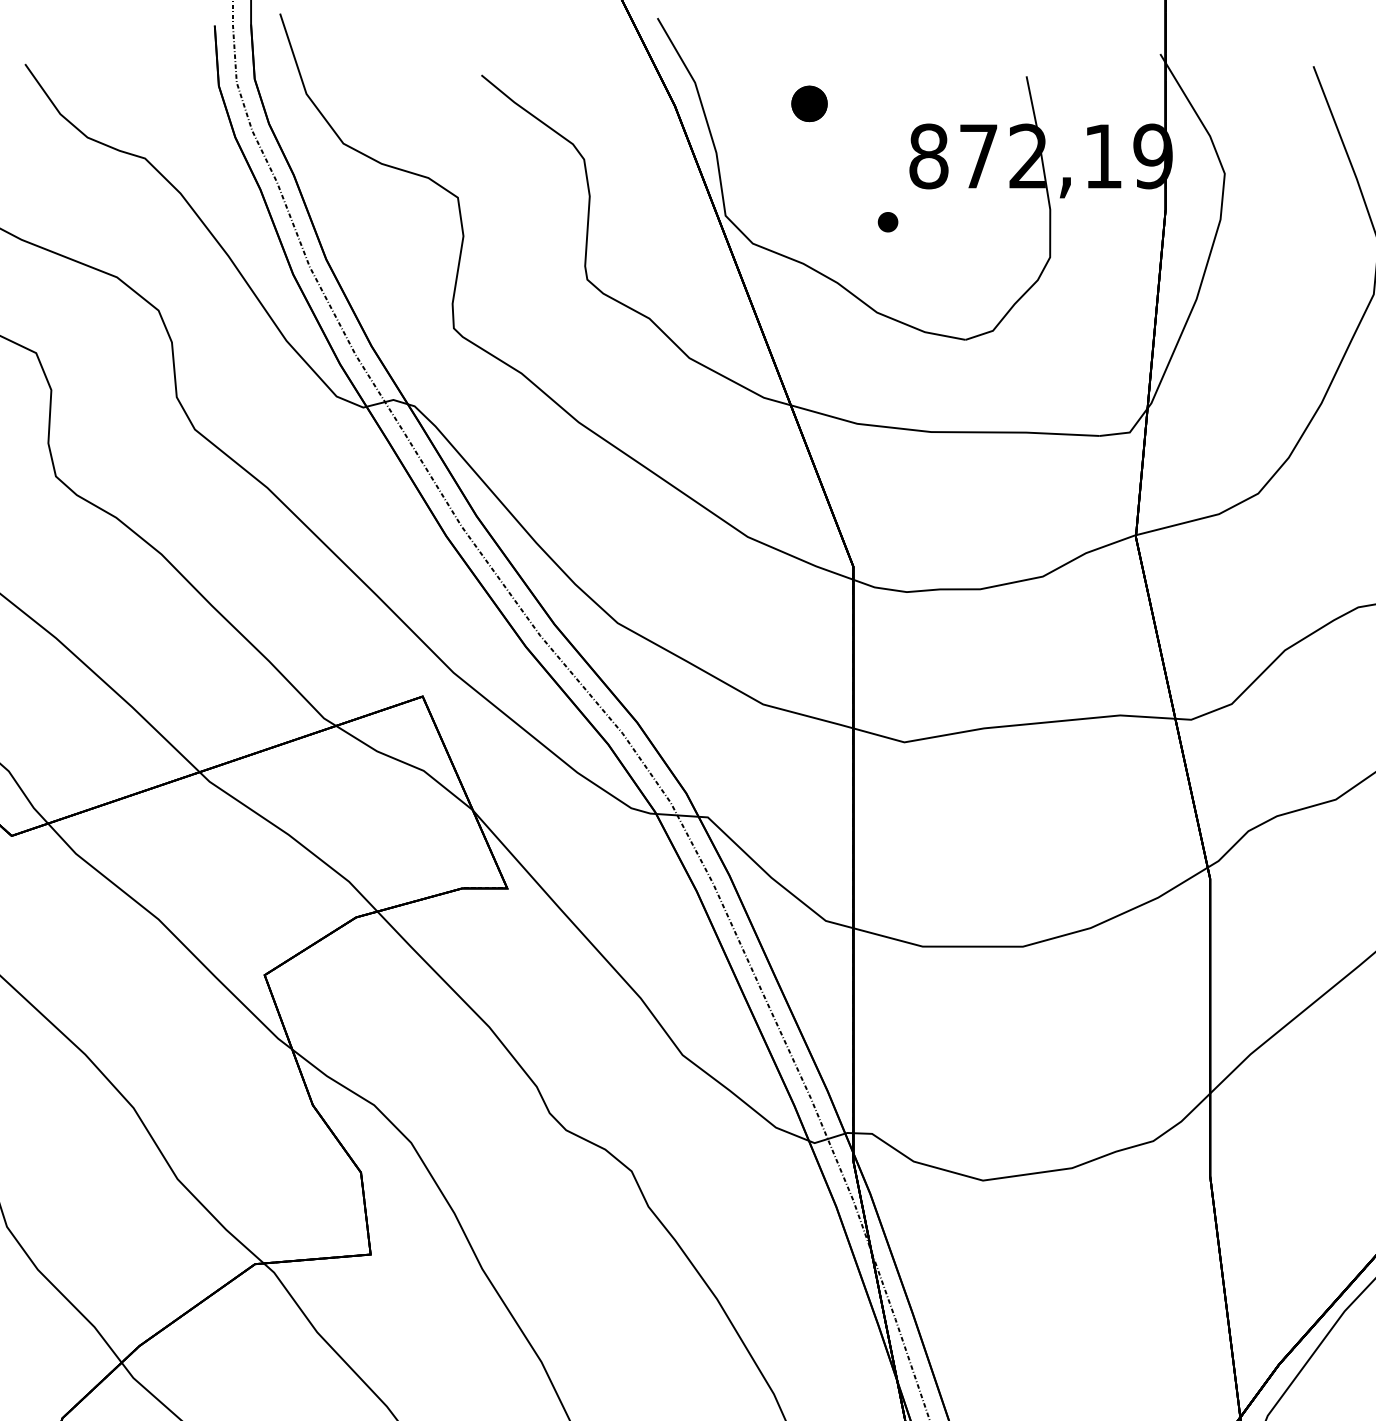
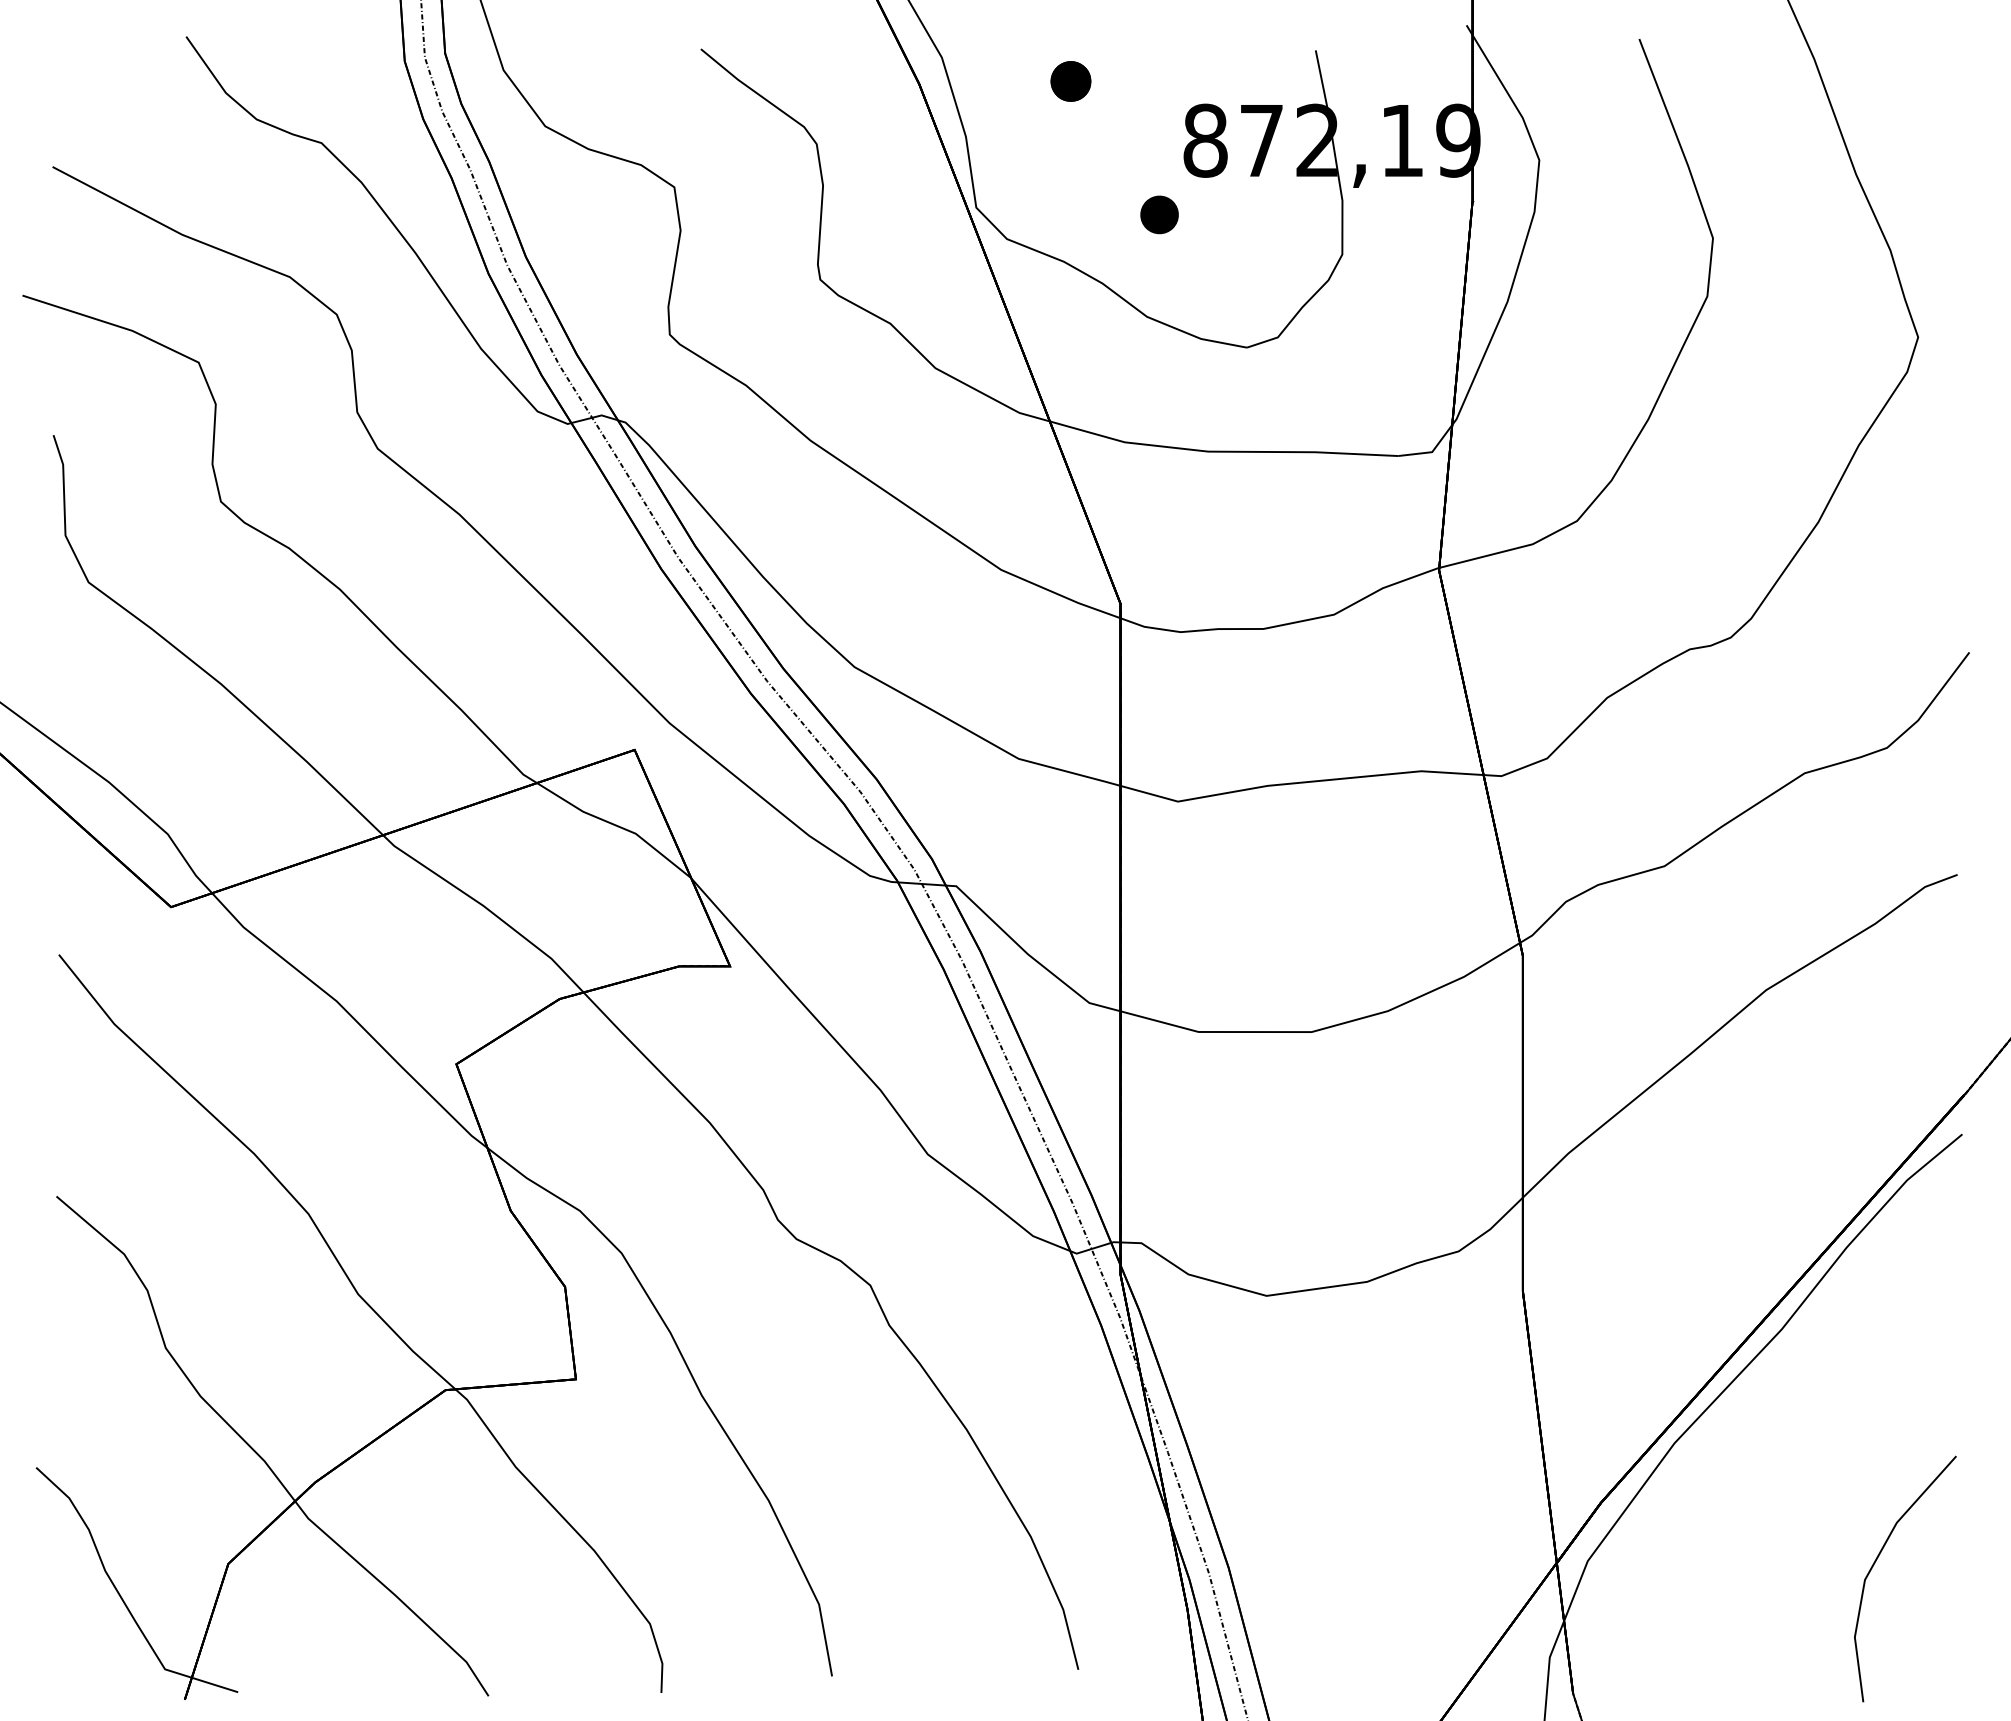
part: (888, 221) -> (1159, 214), size x1.67

